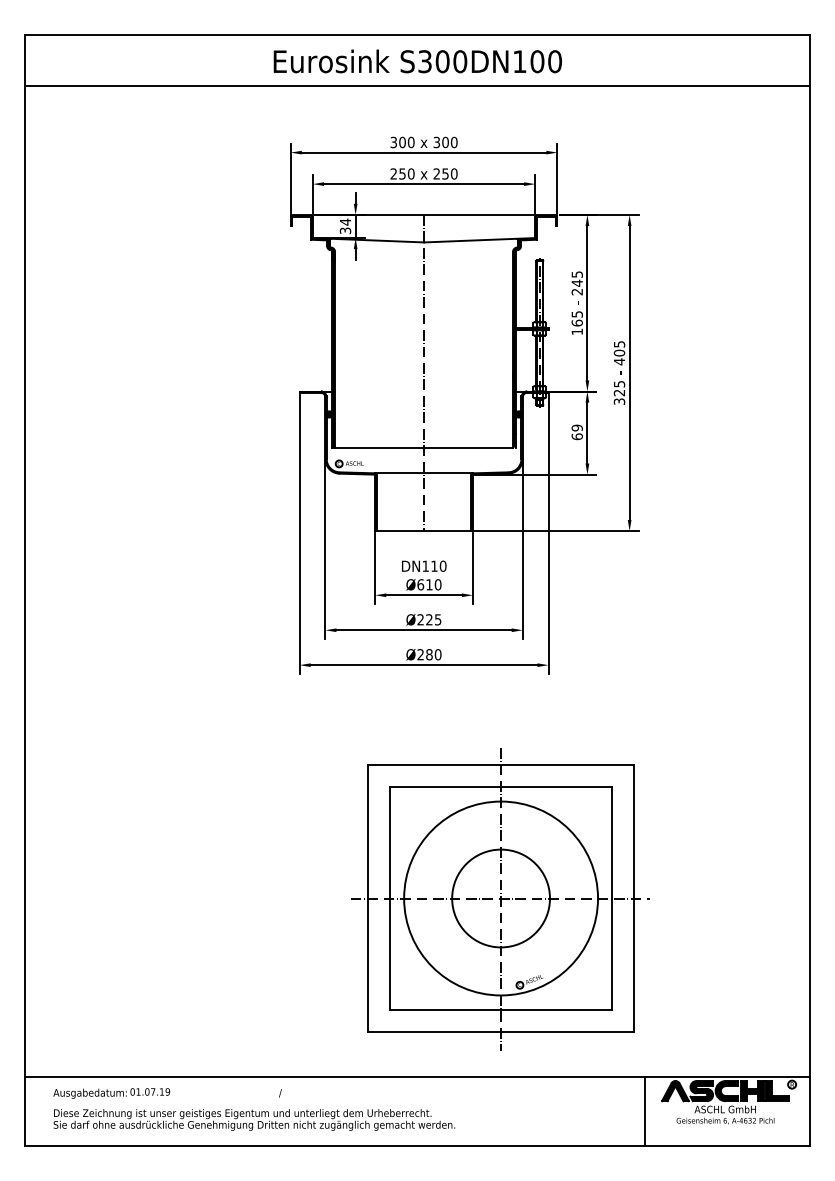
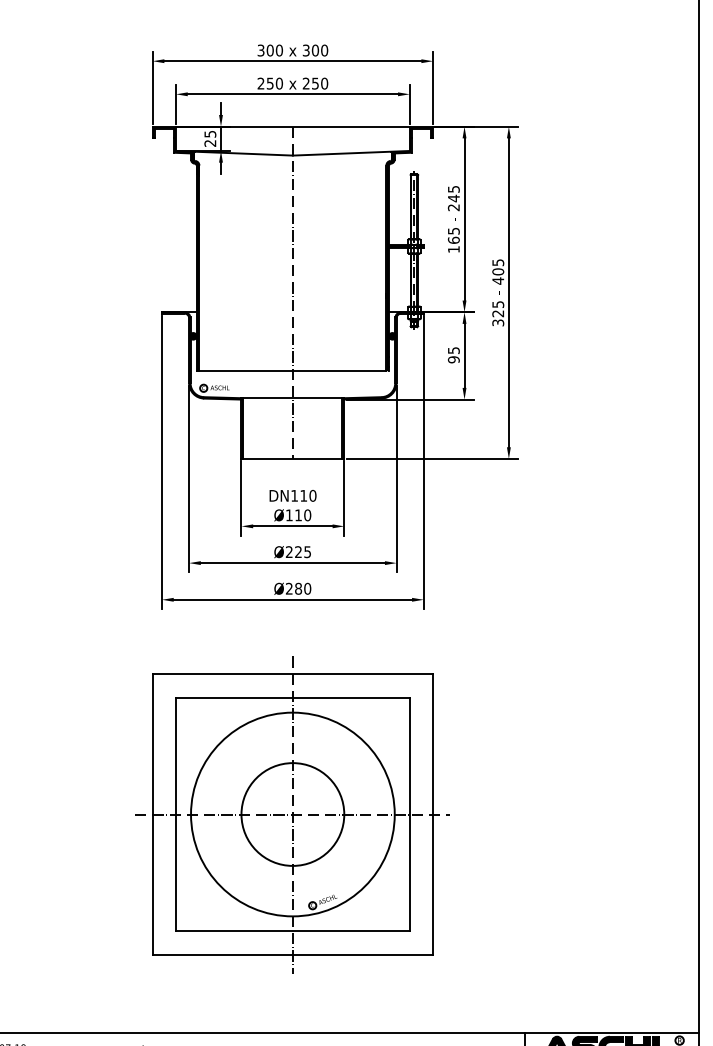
text: (345, 226) -> (210, 138), 34 -> 25
text: (576, 432) -> (453, 355), 69 -> 95
text: (420, 584) -> (289, 515), Ø610 -> Ø110
part: (500, 899) -> (292, 815), moved

